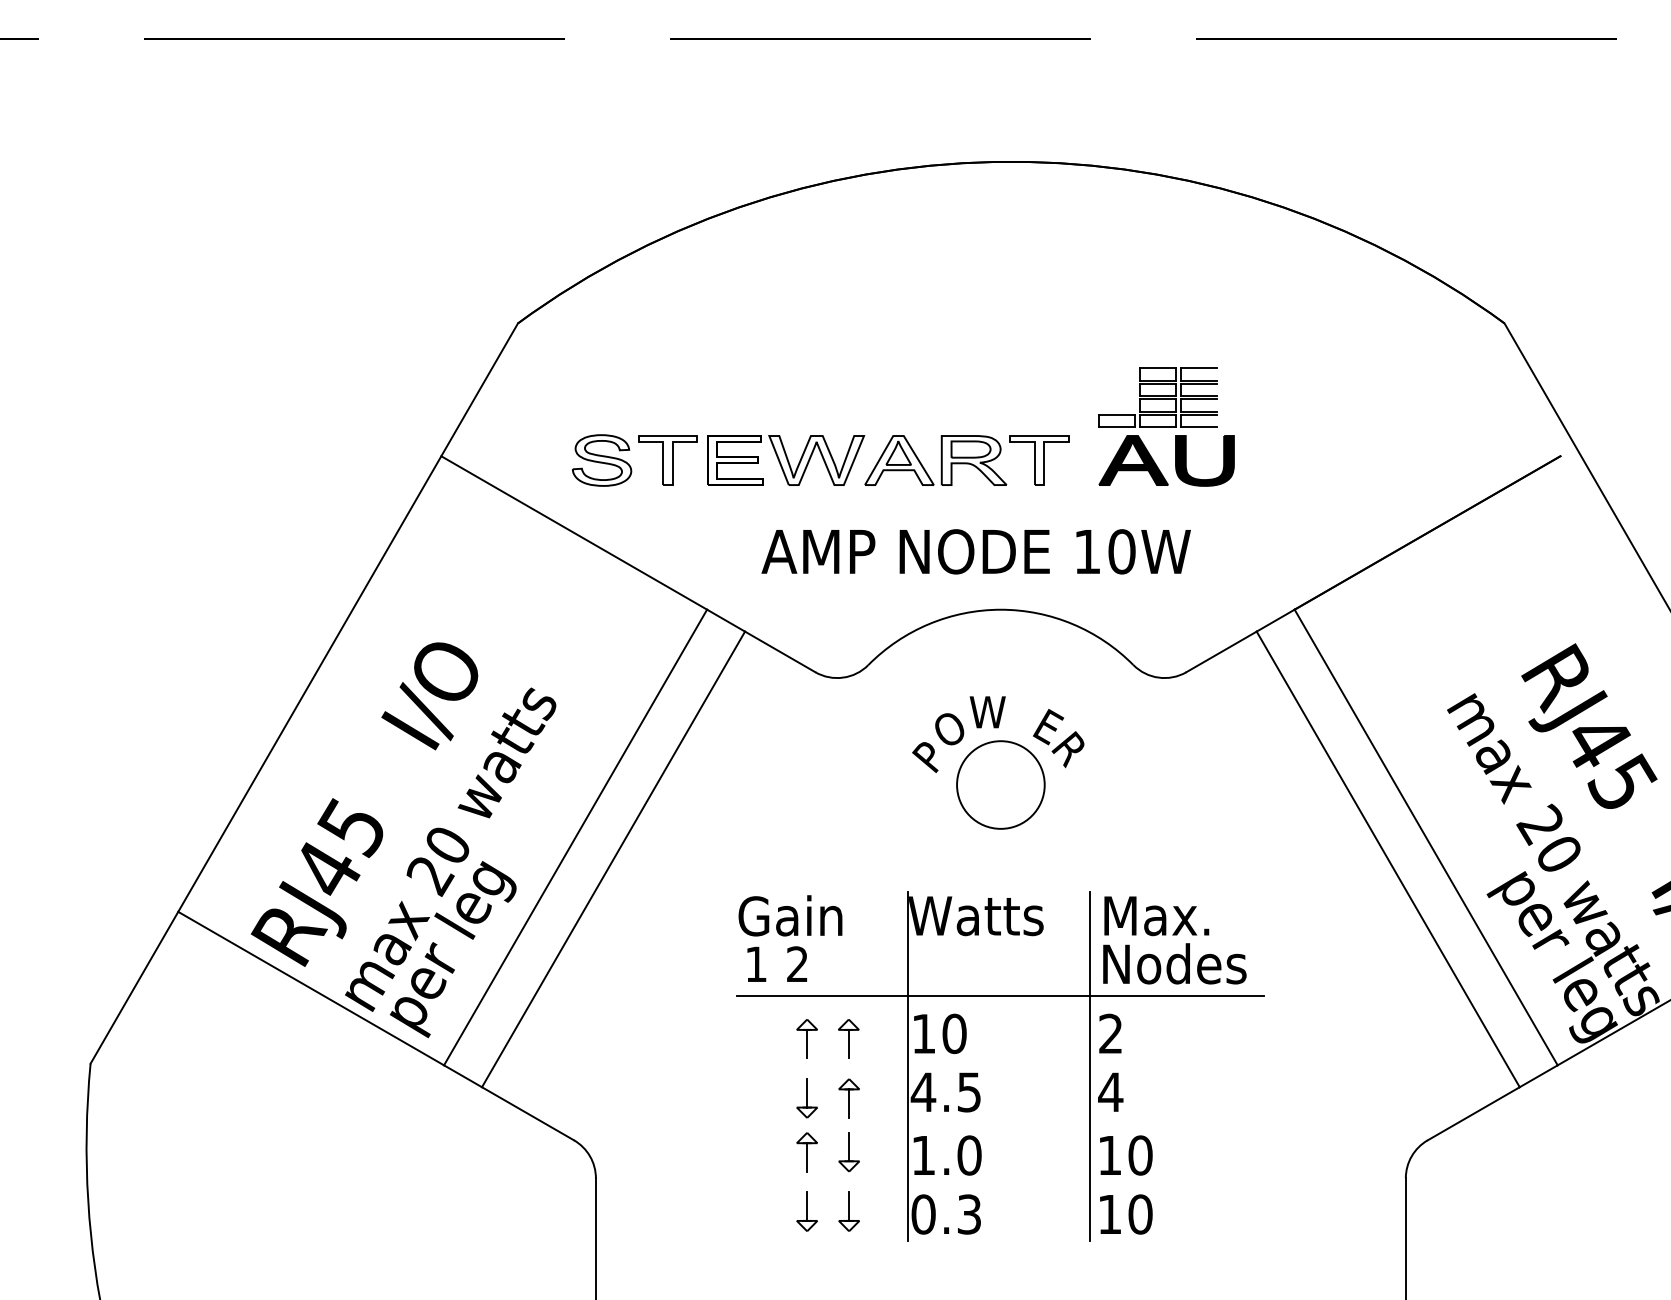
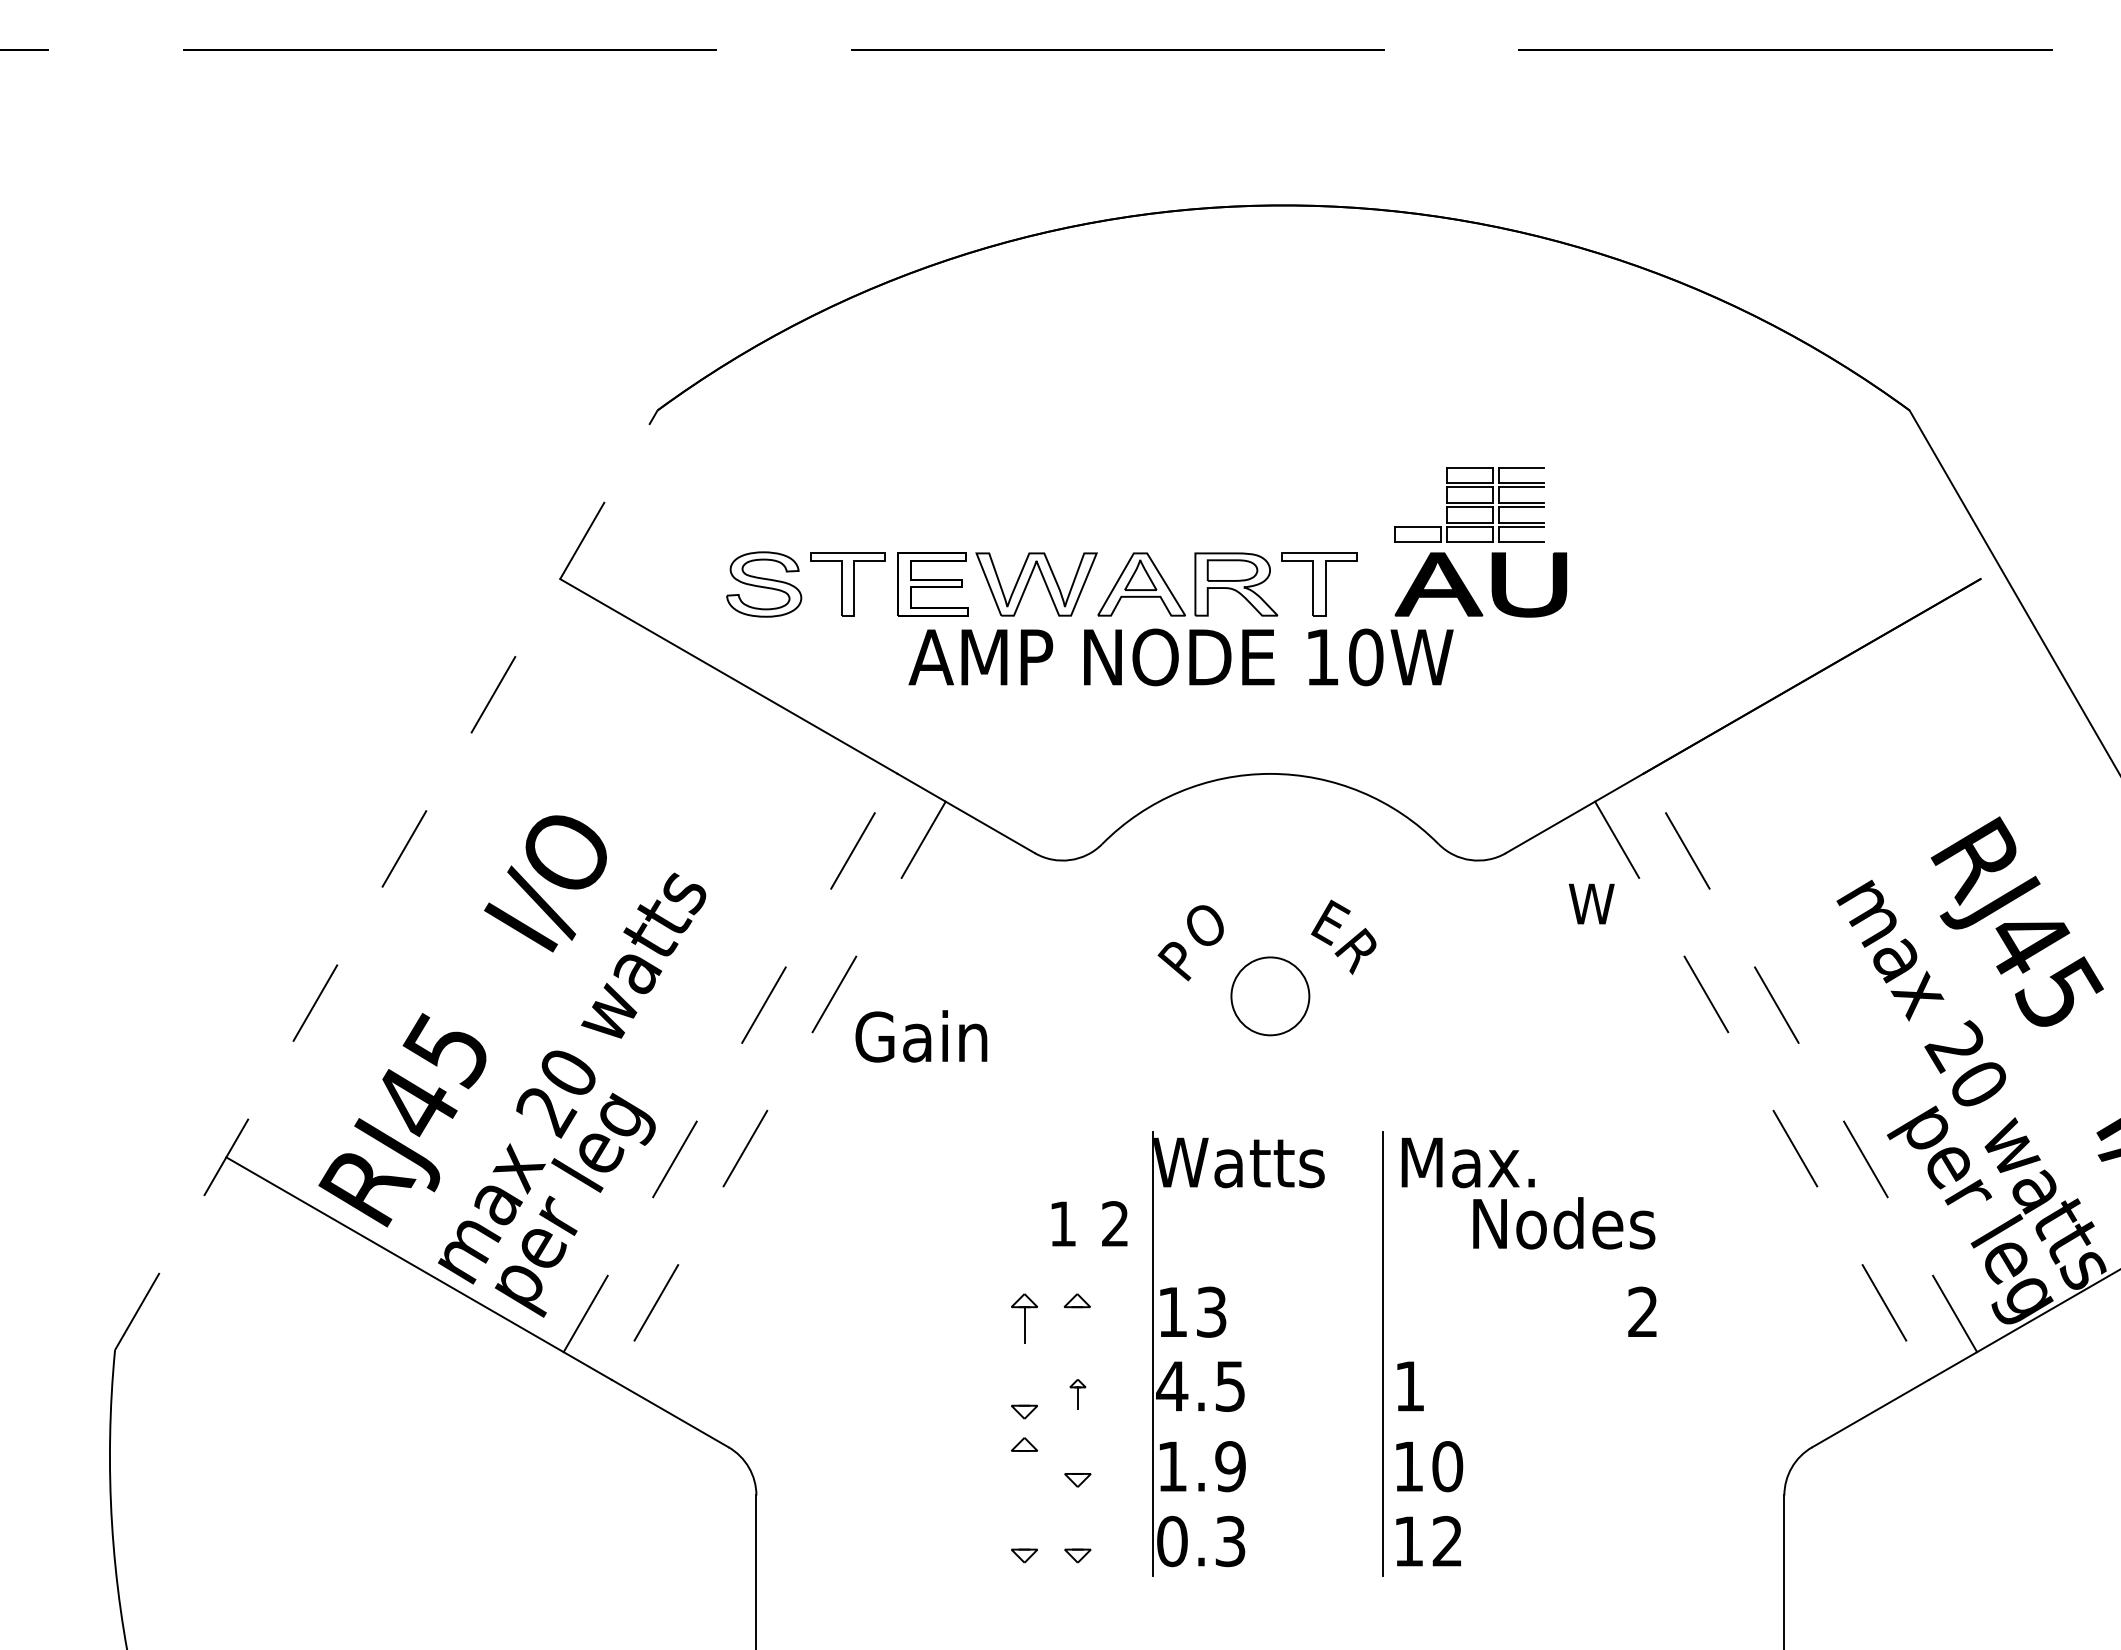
text: (975, 551) -> (1180, 657), moved
line: (304, 693) -> (386, 880), solid -> dashed
text: (987, 711) -> (1591, 903), moved
circle: (1000, 785) -> (1270, 996), size x0.7
line: (575, 837) -> (730, 1062), solid -> dashed
line: (1426, 837) -> (1810, 1062), solid -> dashed
line: (613, 859) -> (778, 1090), solid -> dashed
line: (1388, 859) -> (1762, 1090), solid -> dashed
text: (790, 915) -> (921, 1036), moved
text: (777, 963) -> (1089, 1223), moved
text: (1175, 963) -> (1564, 1223), moved
line: (1000, 996) -> (1270, 1264), removed
text: (954, 1033) -> (1211, 1311), 10 -> 13
text: (1110, 1033) -> (1642, 1311), moved
line: (848, 1044) -> (1077, 1325), removed
text: (1110, 1092) -> (1409, 1386), 4 -> 1
line: (807, 1093) -> (1024, 1387), removed
part: (848, 1098) -> (1077, 1394), size x0.6
line: (848, 1146) -> (1077, 1455), removed
text: (969, 1155) -> (1230, 1466), 1.0 -> 1.9
line: (807, 1157) -> (1024, 1468), removed
line: (807, 1206) -> (1024, 1531), removed
line: (848, 1206) -> (1077, 1531), removed
text: (1140, 1214) -> (1447, 1541), 10 -> 12

